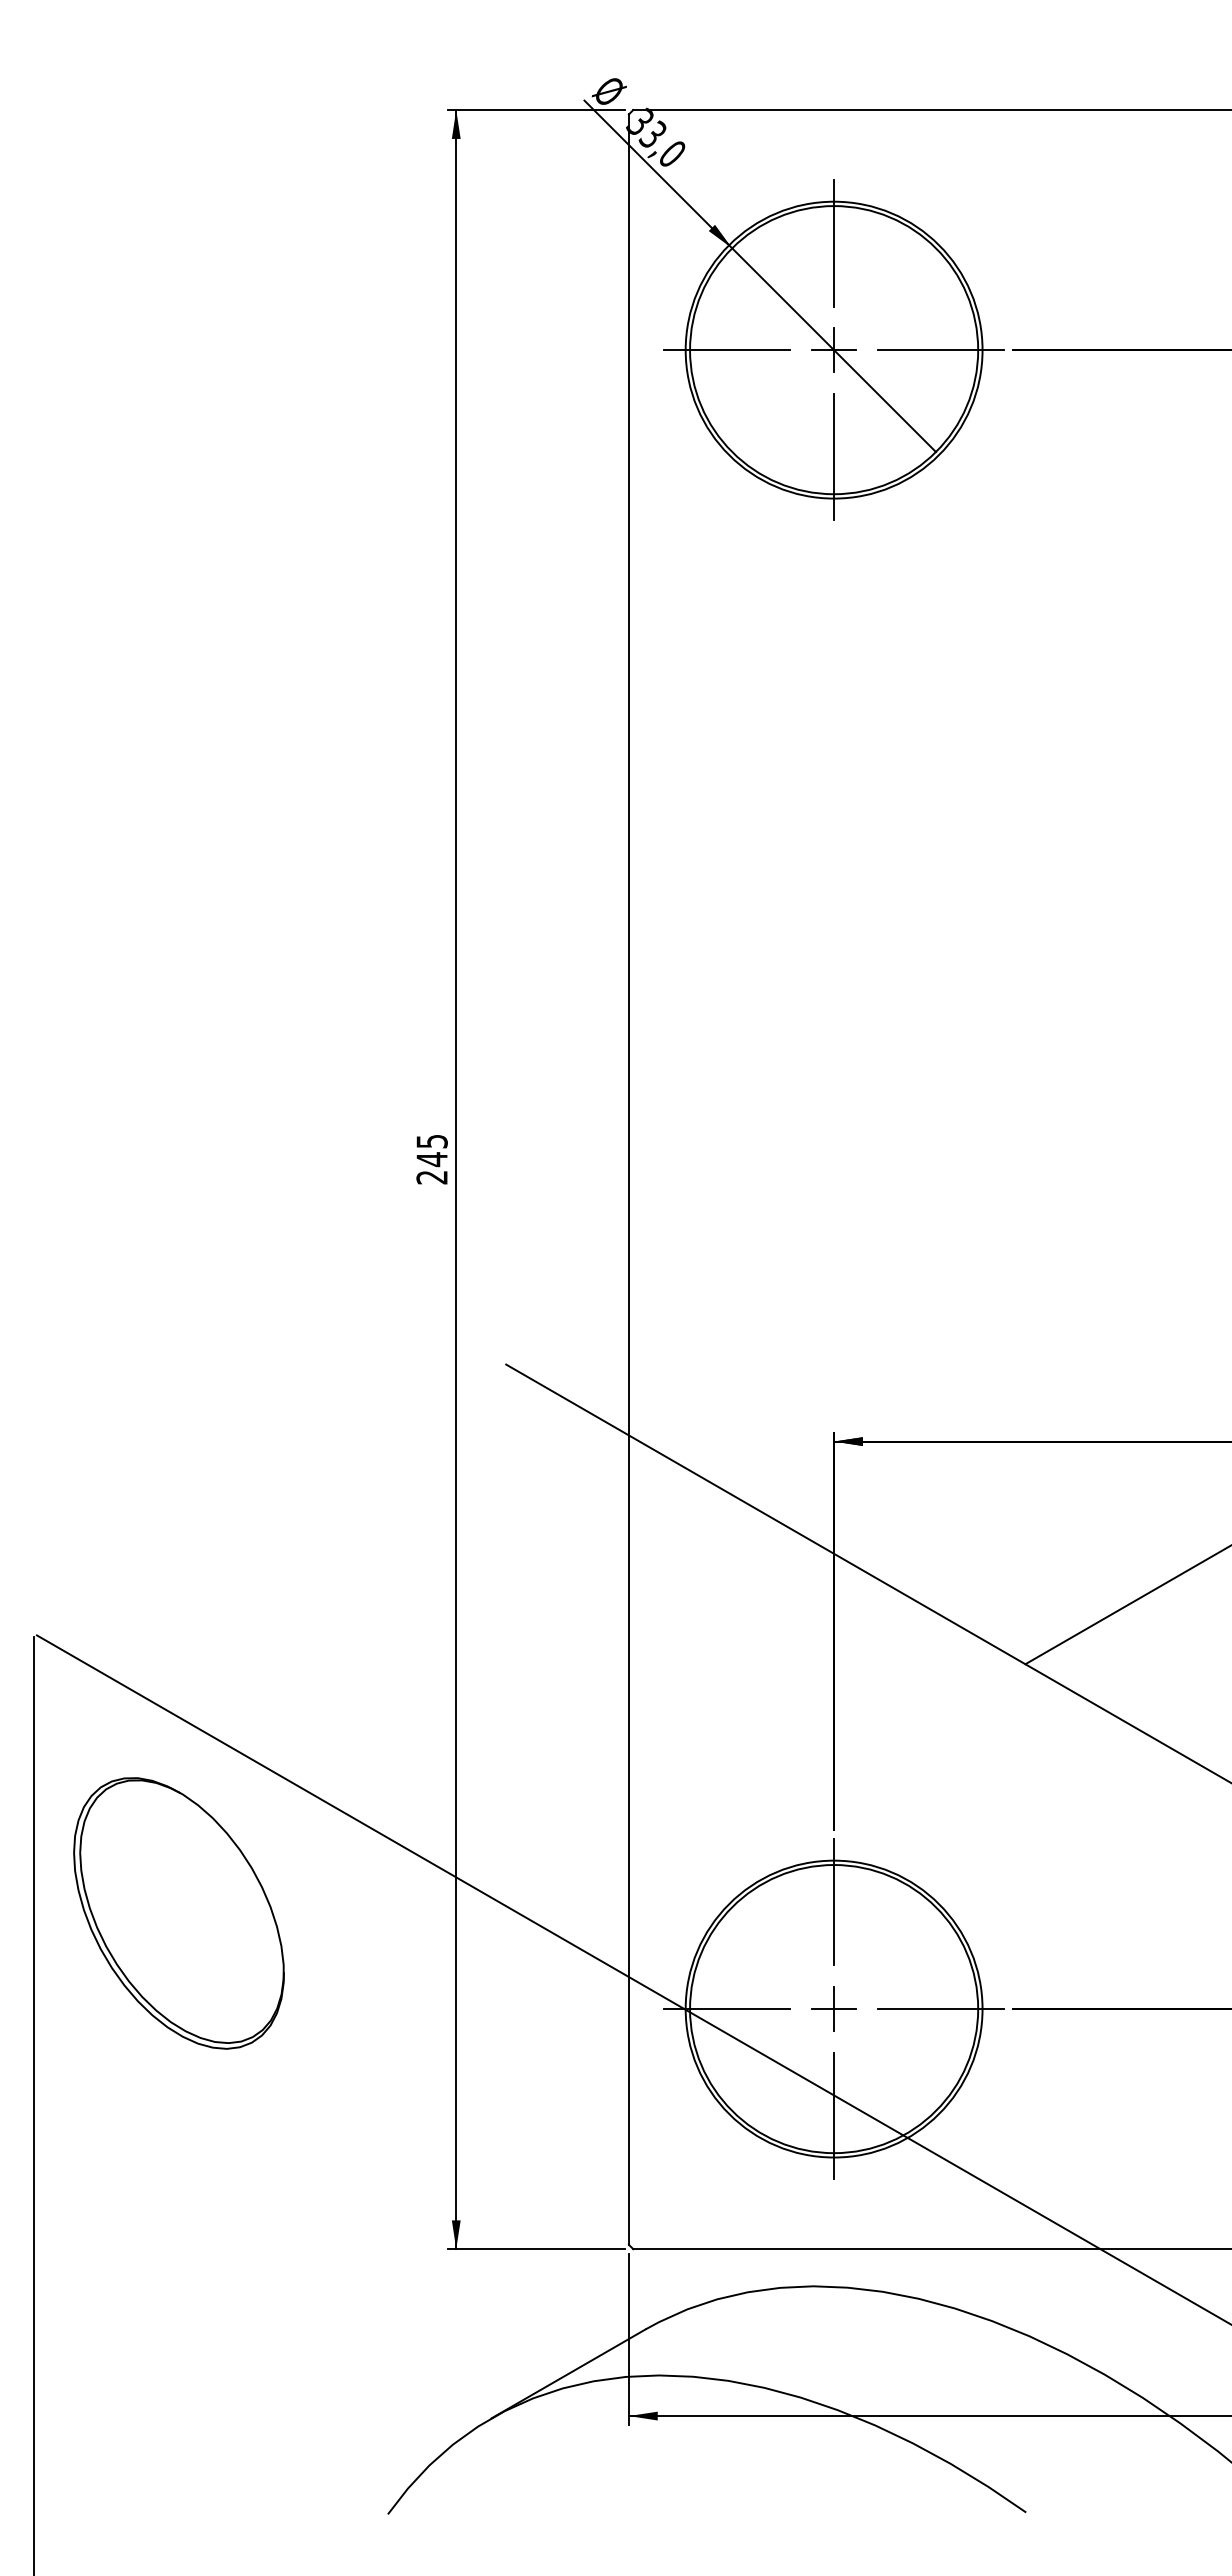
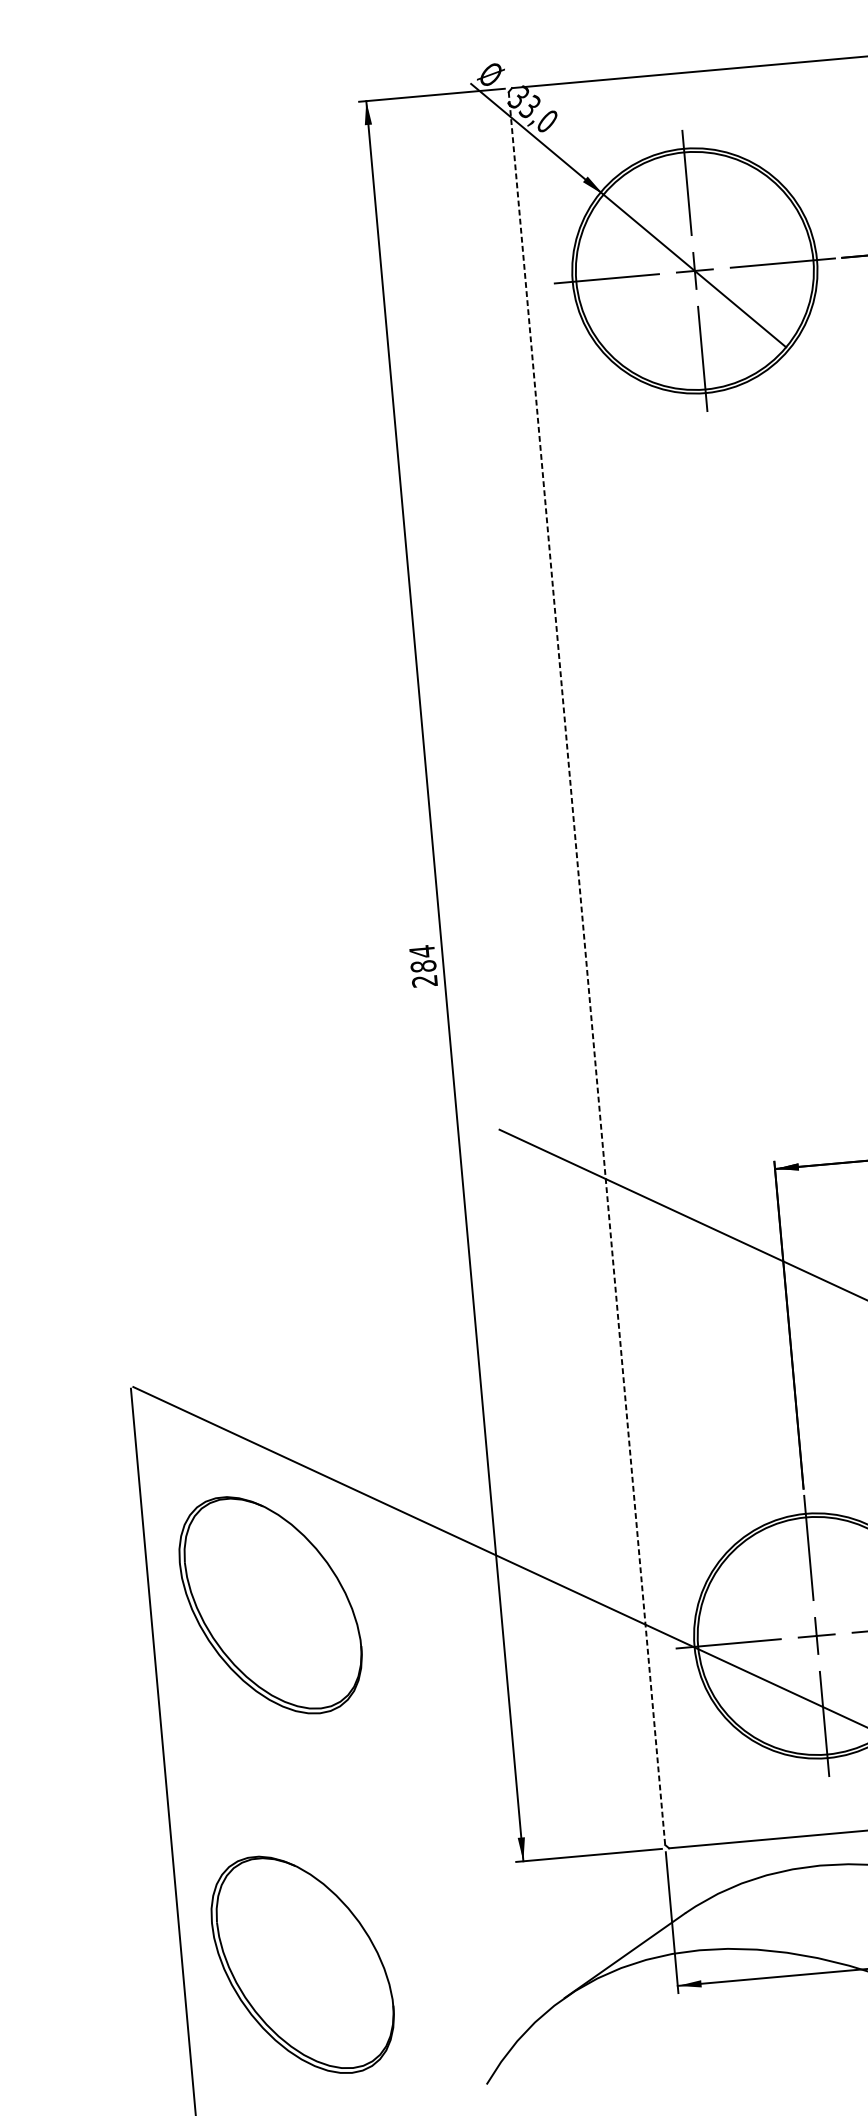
text: (431, 1150) -> (422, 959), 245 -> 284
line: (628, 1180) -> (586, 969), solid -> dashed
part: (178, 2350) -> (302, 1965), added

